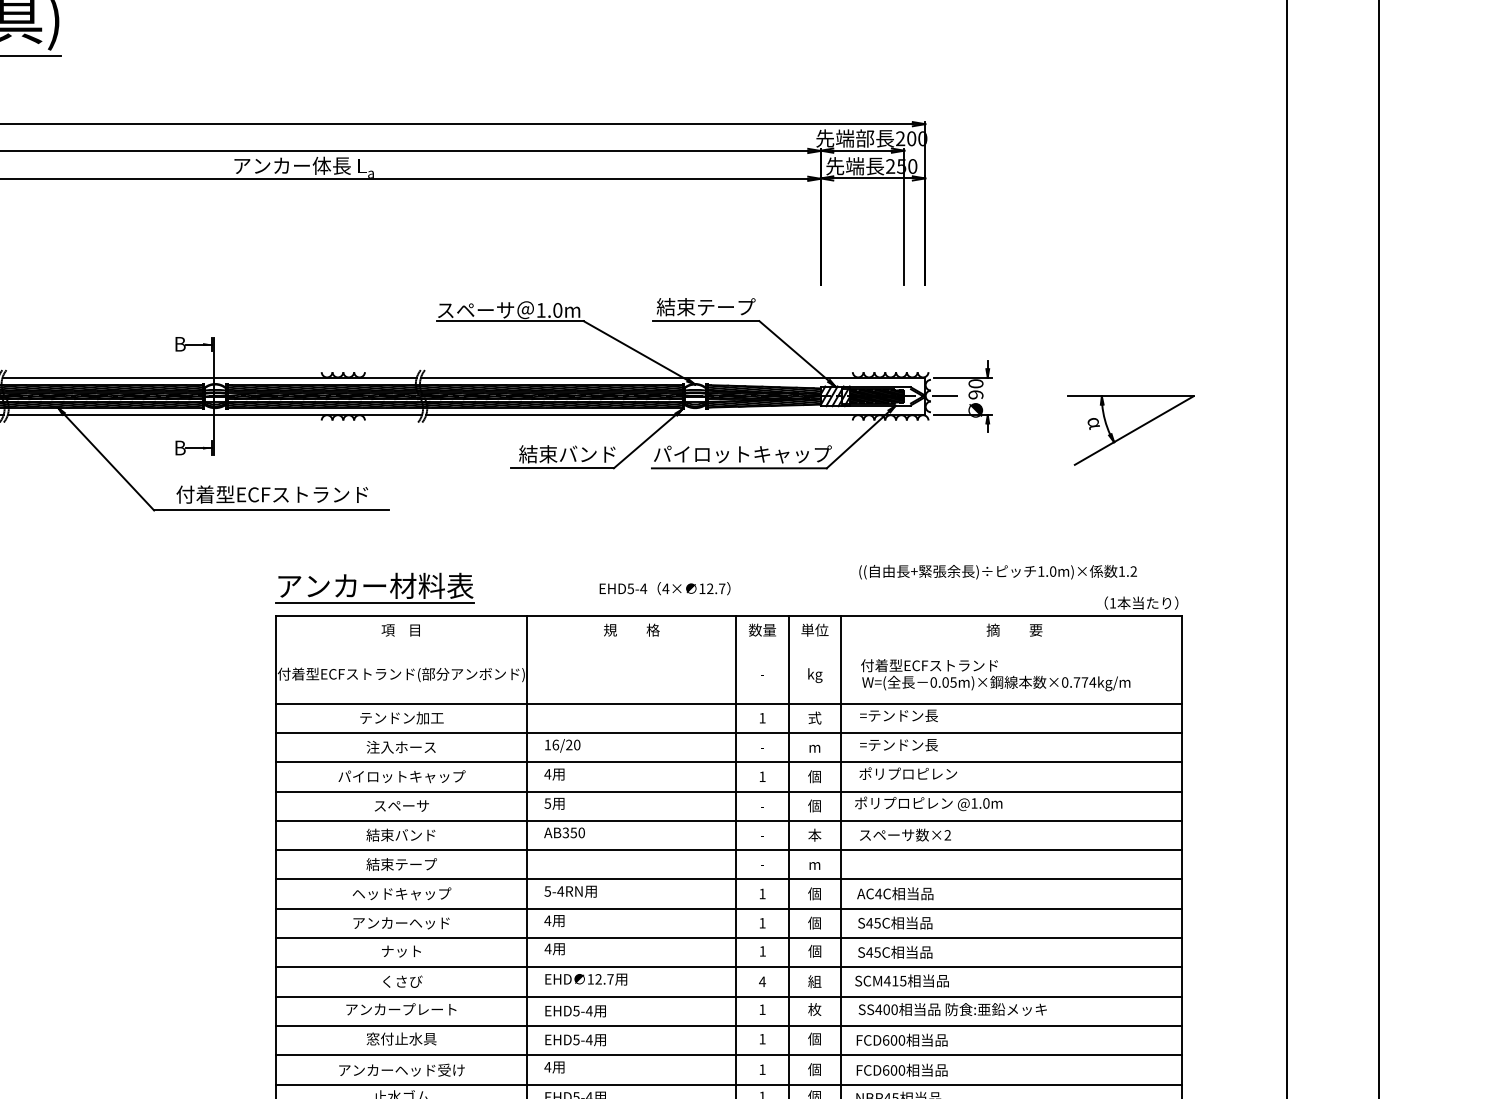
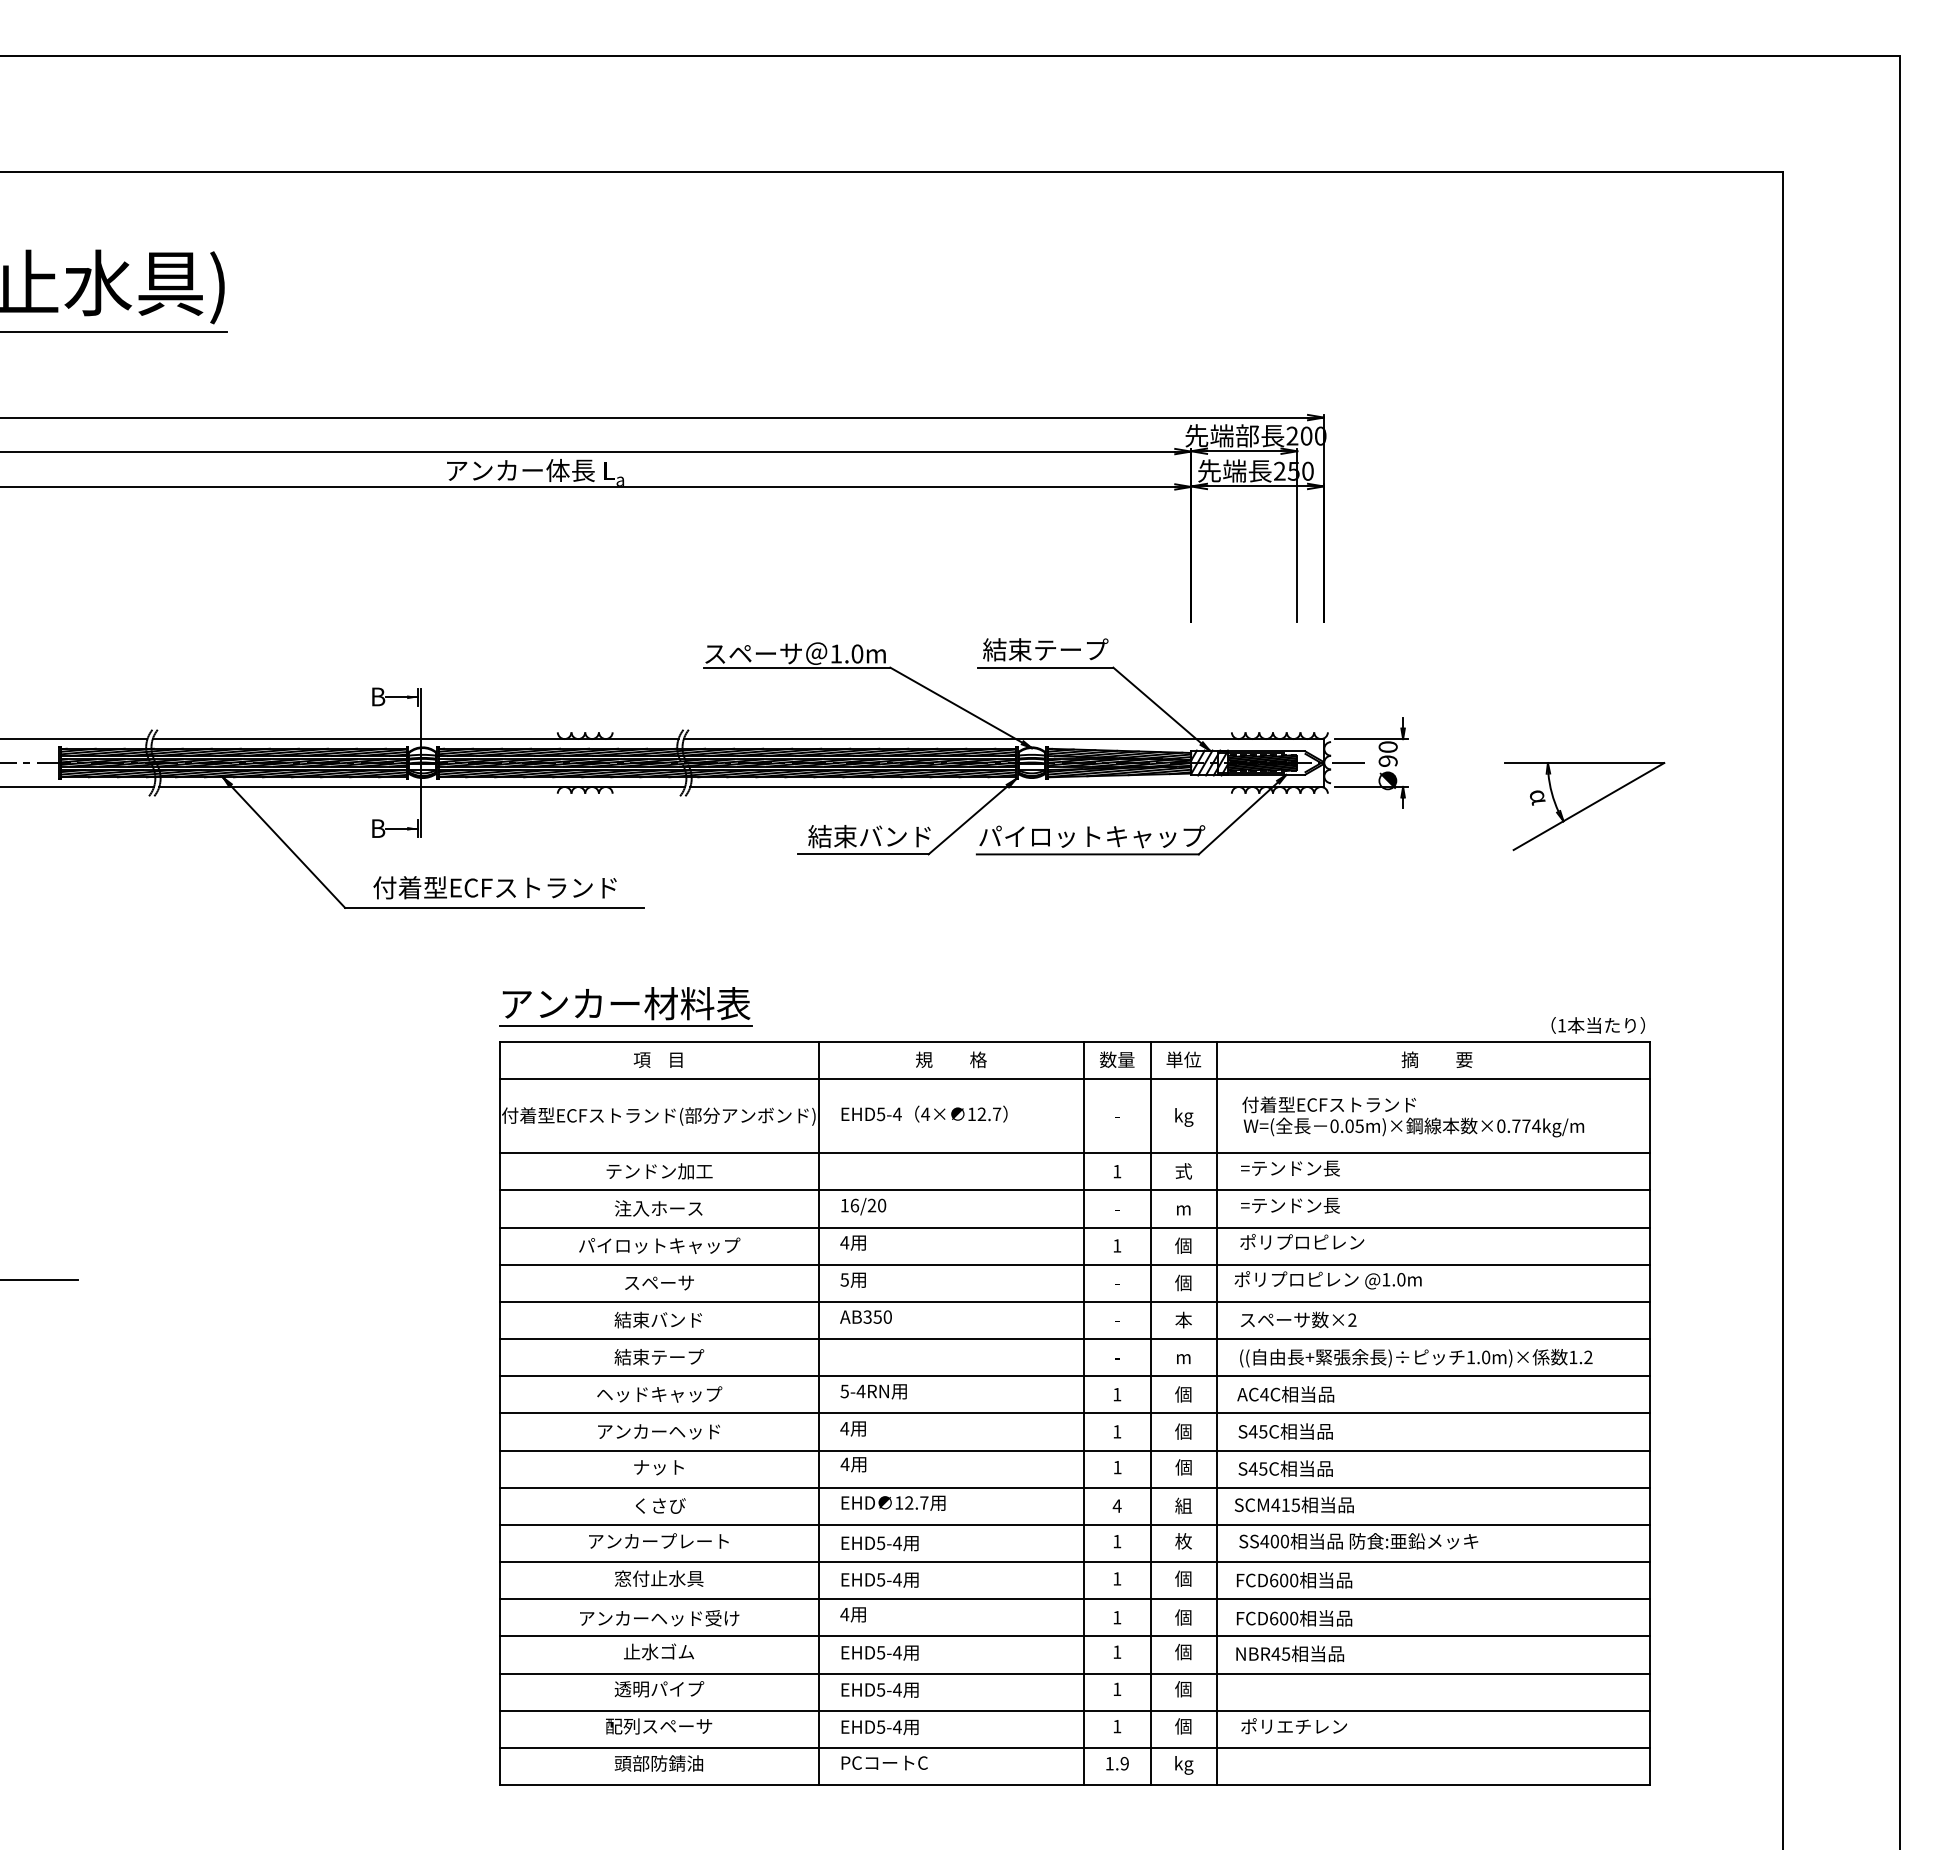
text: (998, 571) -> (1416, 1357), moved
text: (665, 588) -> (924, 1113), moved
line: (728, 644) -> (1074, 1078), added

